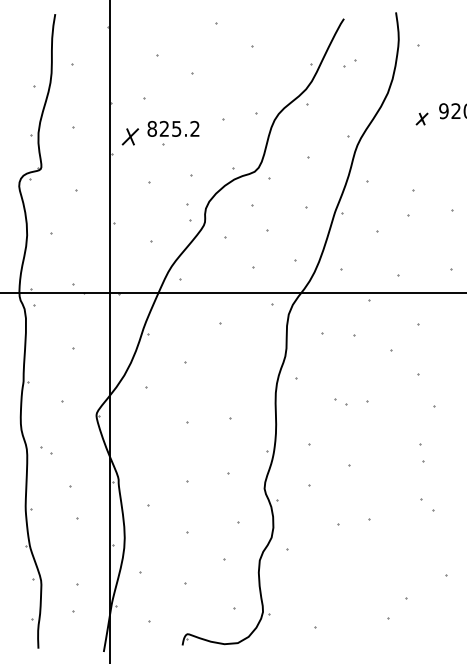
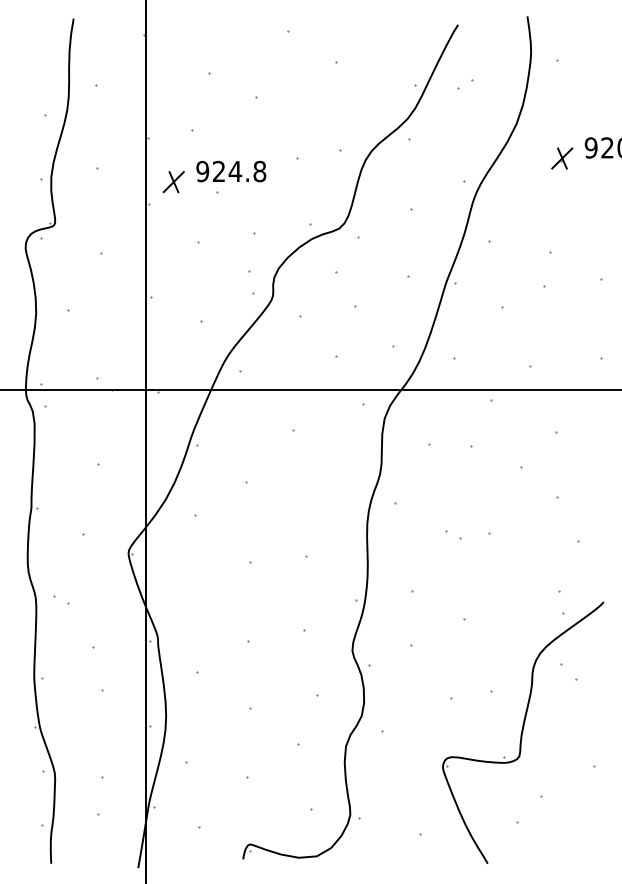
part: (421, 118) -> (561, 157), size x1.43
text: (173, 128) -> (231, 170), 825.2 -> 924.8
part: (392, 549) -> (522, 731), added

